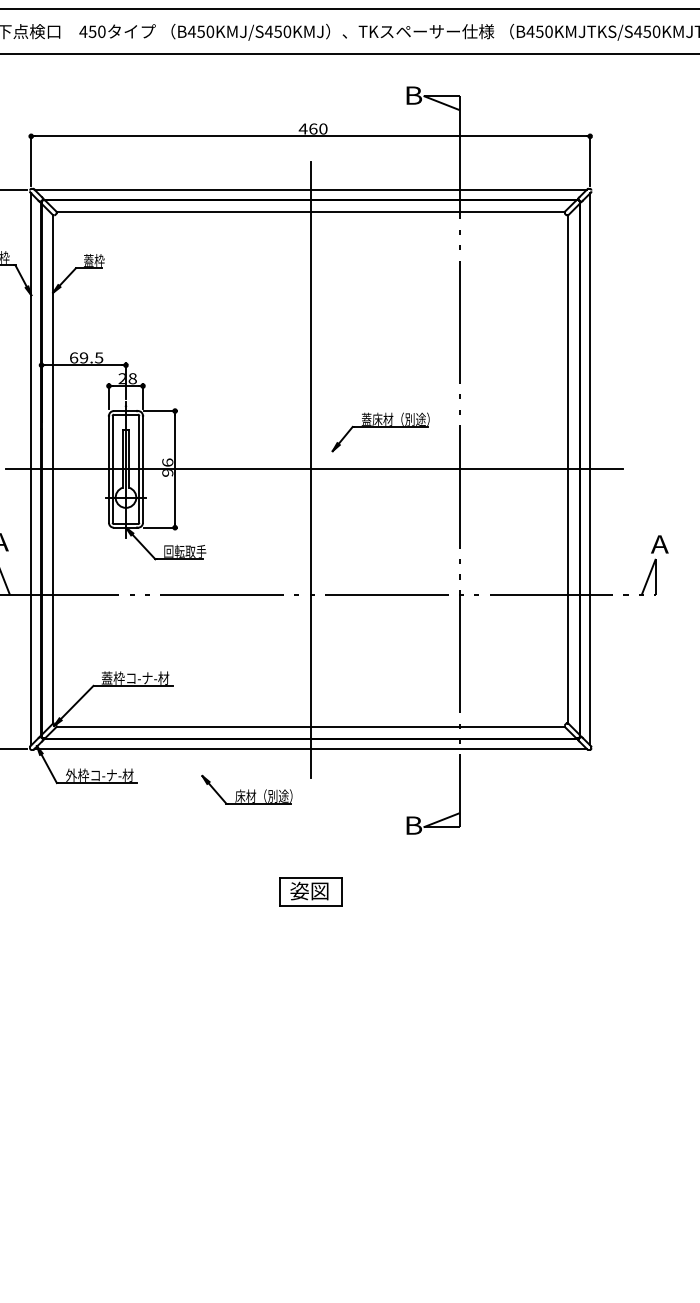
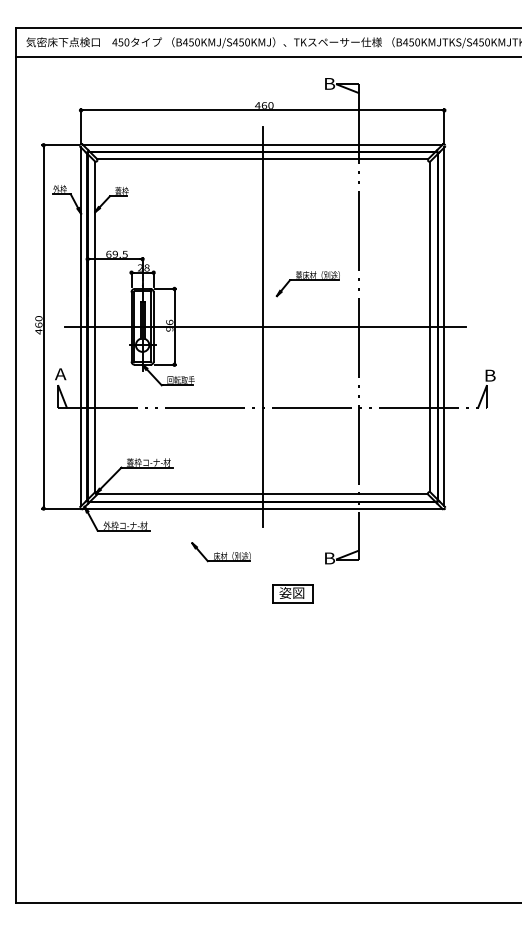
part: (379, 433) -> (307, 284), moved
text: (659, 544) -> (489, 375), A -> B
part: (245, 790) -> (220, 552), moved
part: (310, 891) -> (292, 593), moved

